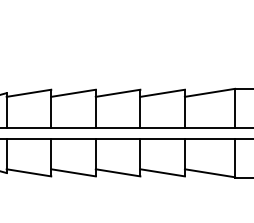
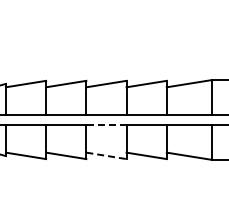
line: (117, 139) -> (105, 125), solid -> dashed
line: (118, 172) -> (106, 155), solid -> dashed

